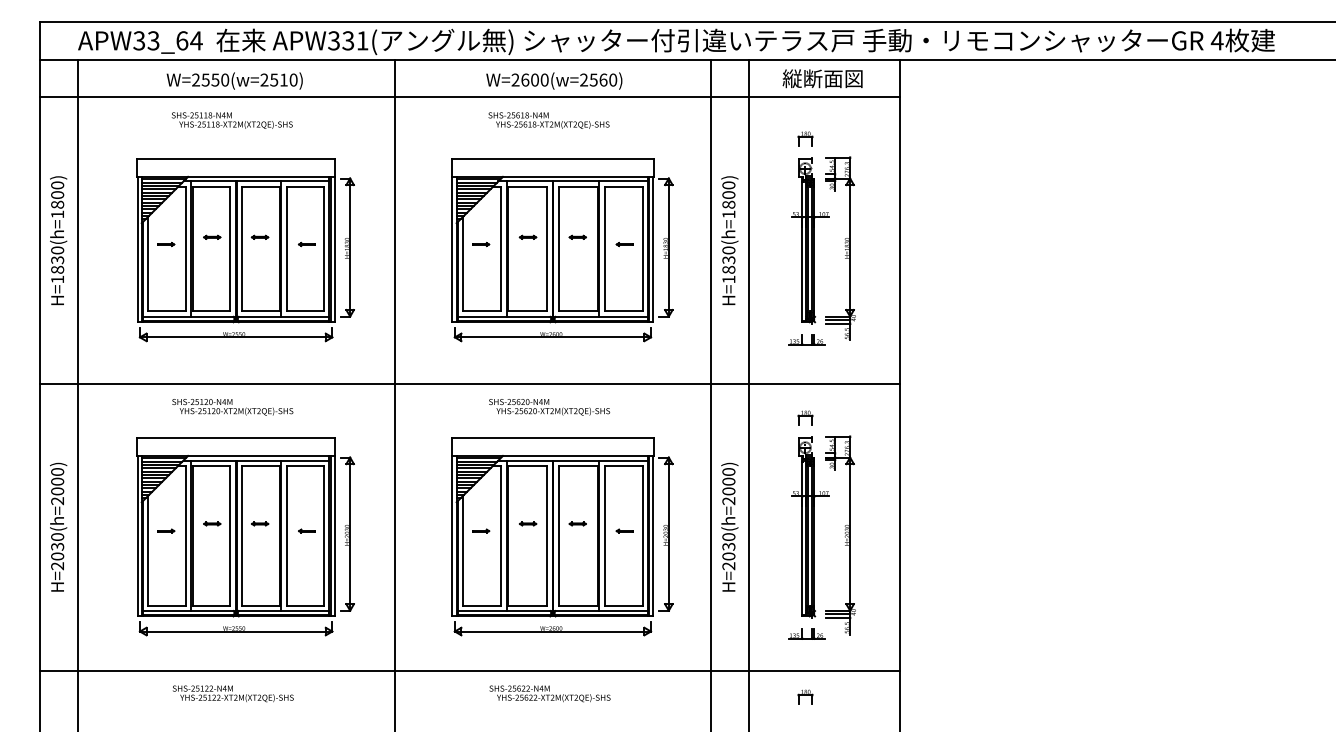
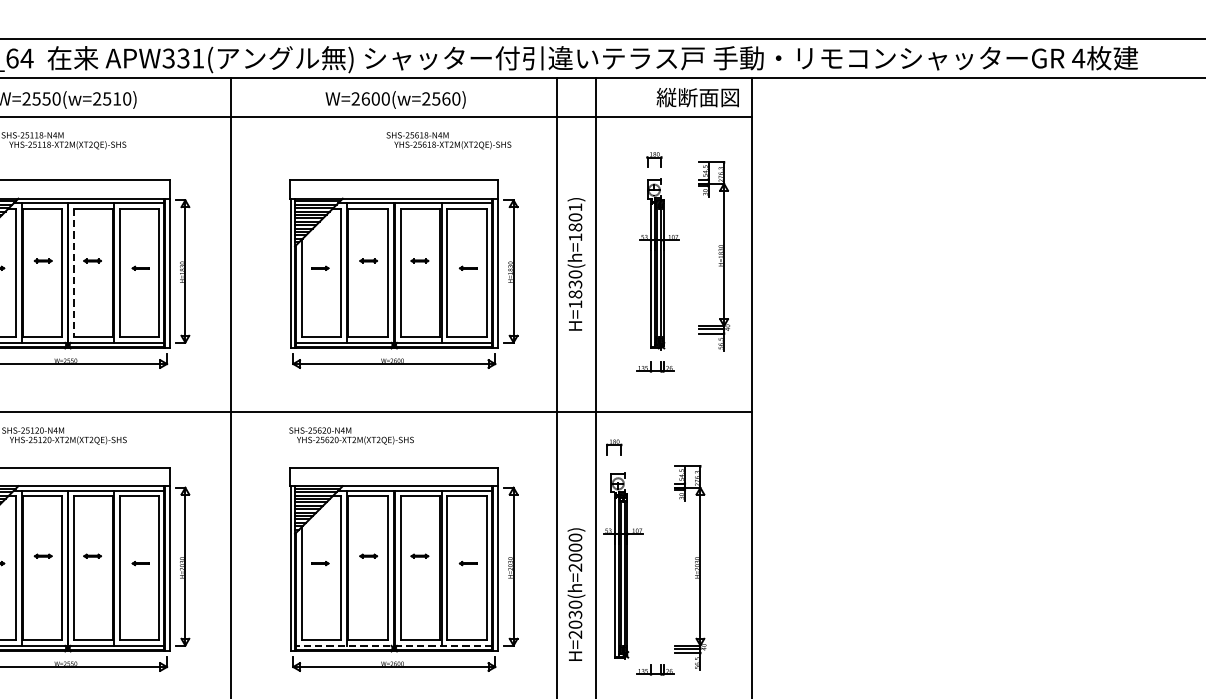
text: (822, 78) -> (697, 97), moved
text: (548, 120) -> (448, 140), moved
text: (728, 185) -> (575, 207), H=1830(h=1800) -> H=1830(h=1801)
part: (840, 248) -> (714, 255), moved
line: (242, 249) -> (74, 273), solid -> dashed
text: (549, 407) -> (351, 436), moved
part: (805, 417) -> (614, 446), moved
text: (729, 526) -> (576, 593), moved
part: (810, 527) -> (623, 566), moved
line: (552, 610) -> (393, 645), solid -> dashed

